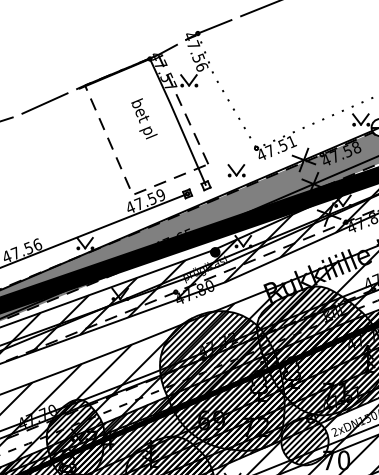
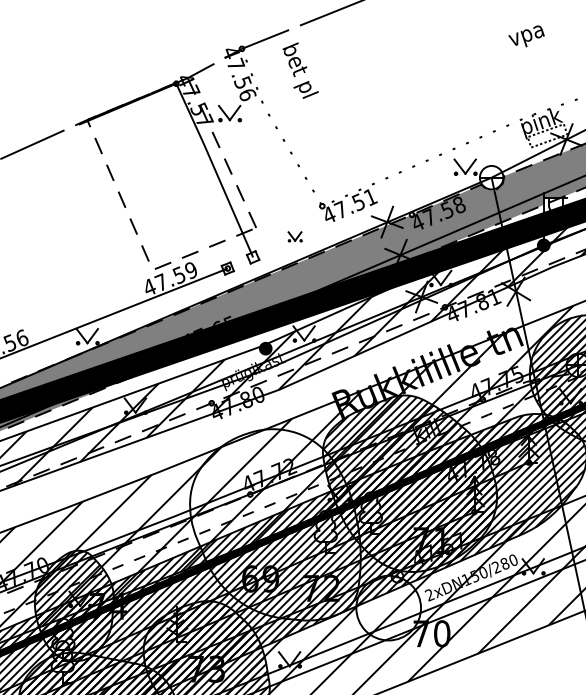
text: (144, 118) -> (300, 70), moved
part: (236, 170) -> (295, 236), size x0.6
hatch: (222, 380) -> (275, 524), removed
hatch: (304, 441) -> (388, 607), removed

